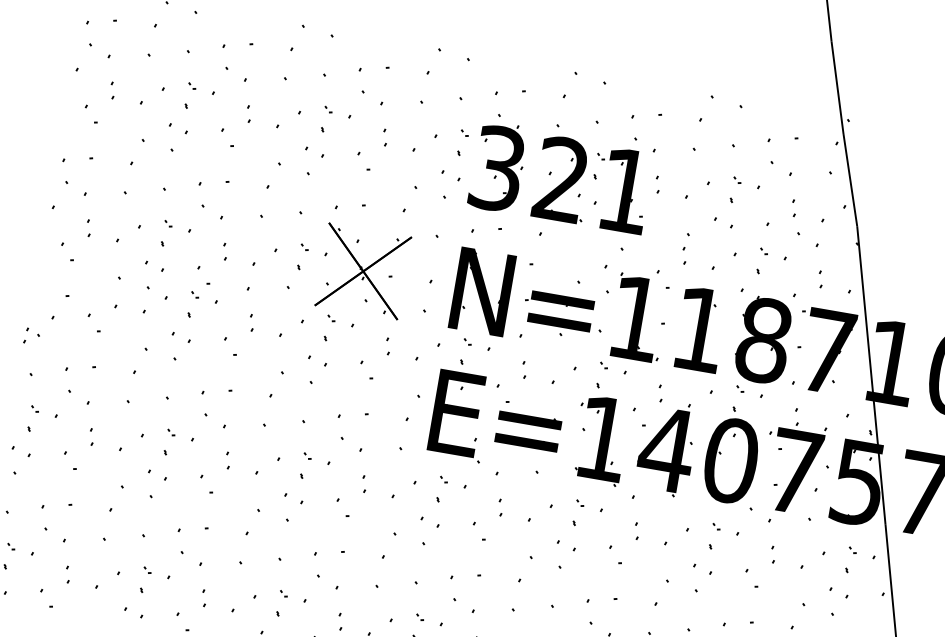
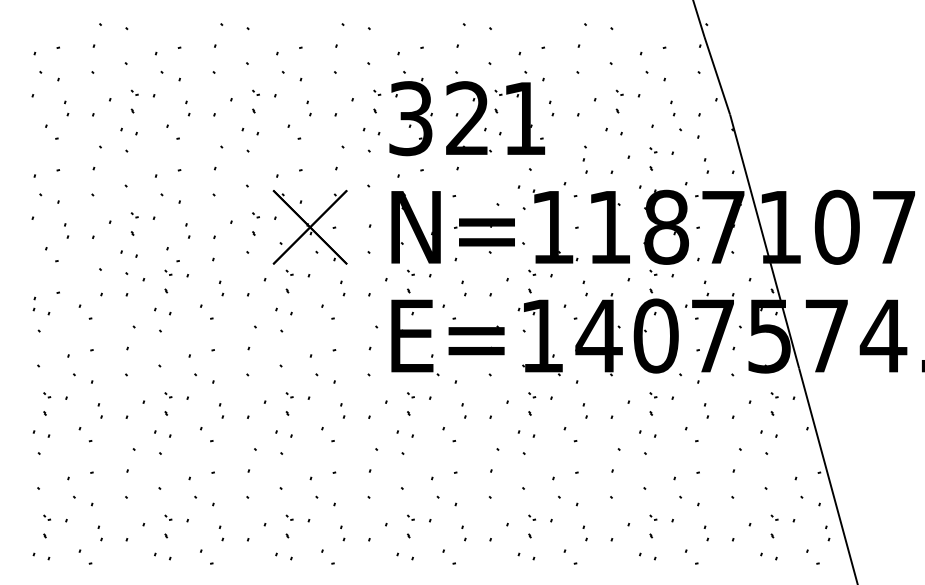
part: (26, 334) -> (34, 303), moved

